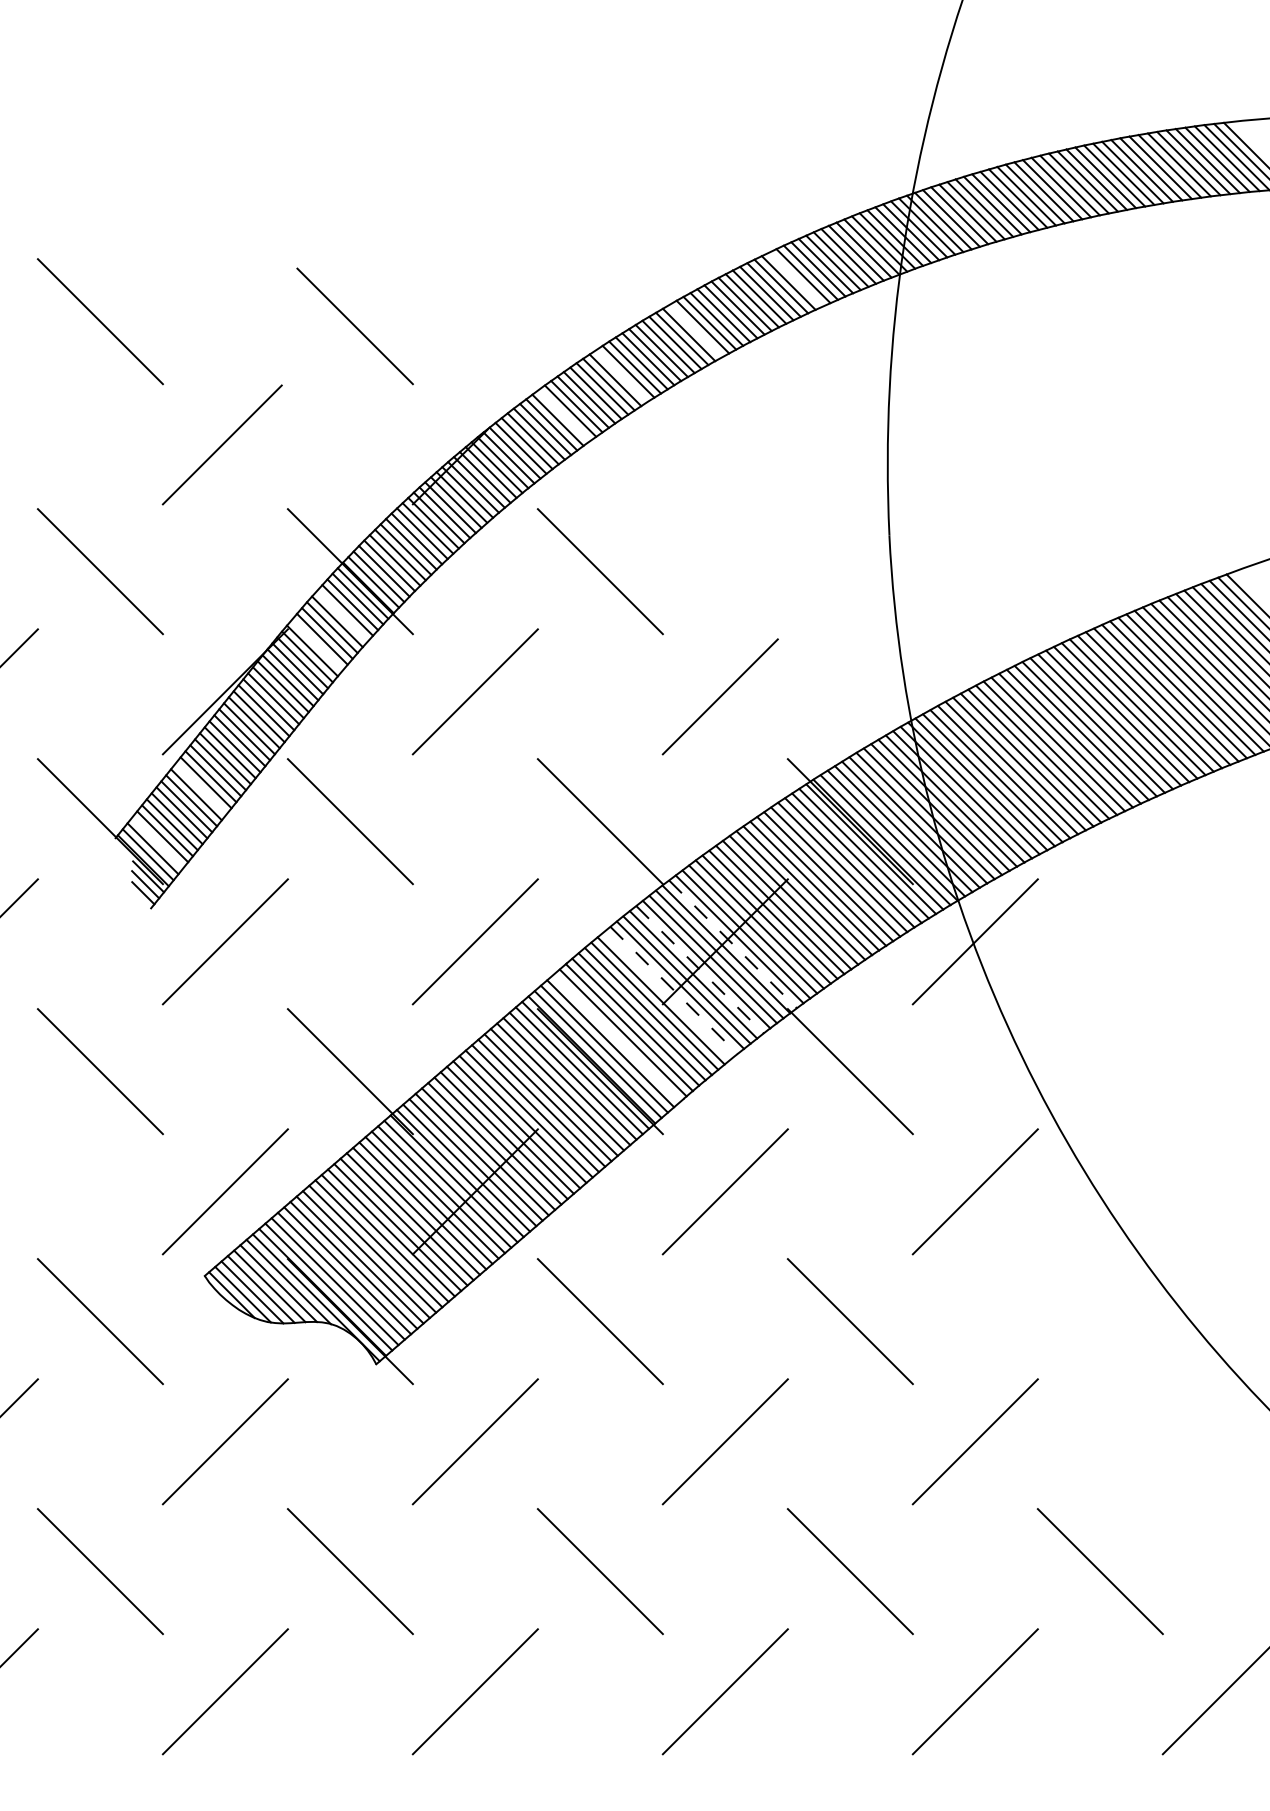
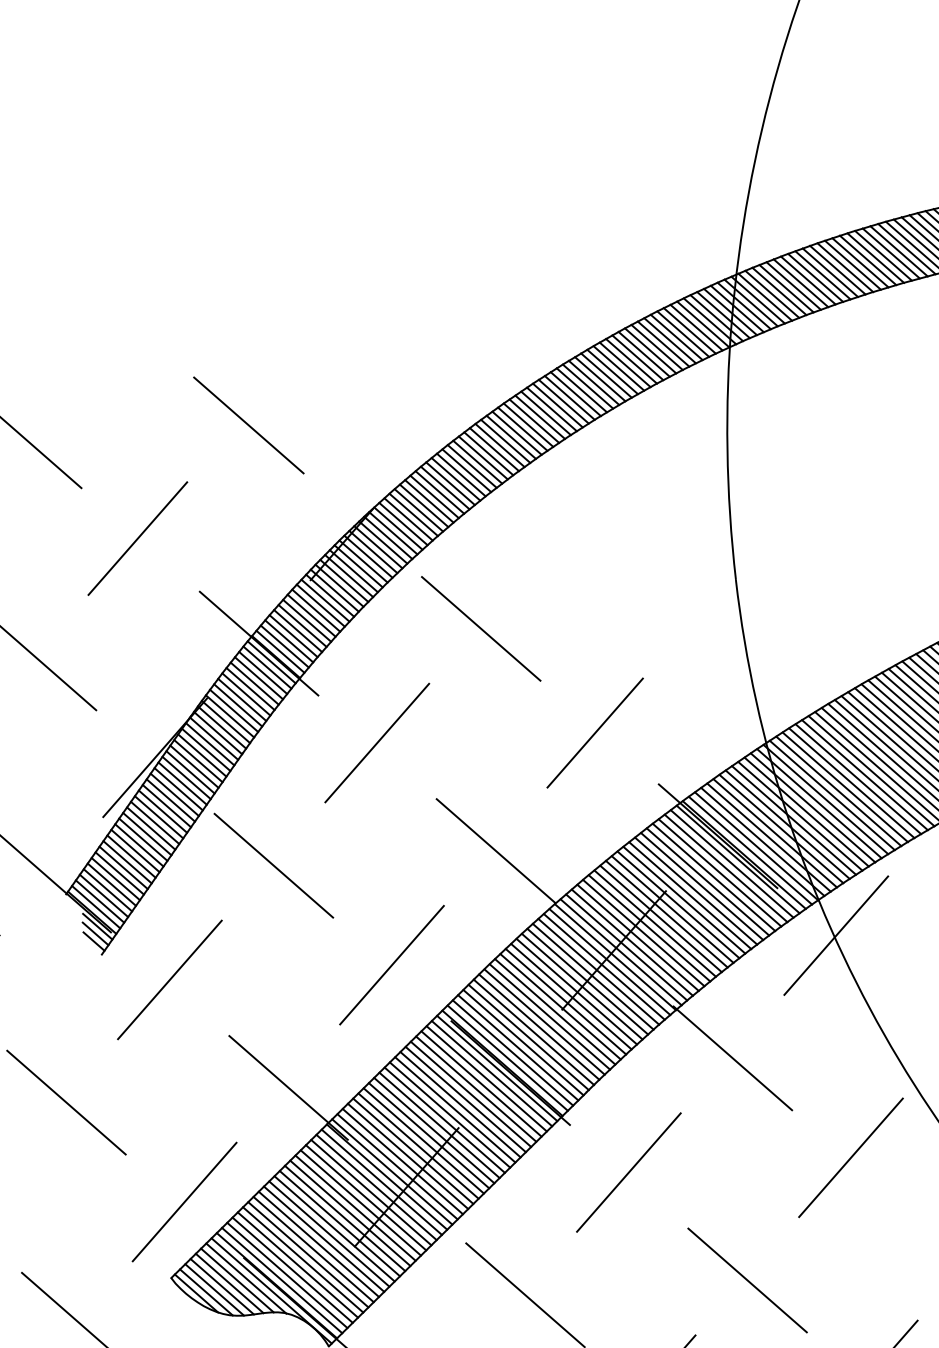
line: (795, 279) -> (637, 357), added
line: (695, 330) -> (551, 409), added
line: (621, 375) -> (488, 453), added
line: (563, 415) -> (439, 492), added
line: (342, 615) -> (254, 683), added
line: (317, 644) -> (234, 710), added
line: (200, 788) -> (138, 845), added
line: (157, 842) -> (103, 895), added
line: (733, 944) -> (621, 952), dashed -> solid
line: (700, 970) -> (593, 977), dashed -> solid
line: (674, 990) -> (571, 996), dashed -> solid
line: (667, 995) -> (565, 1001), added
line: (616, 1037) -> (523, 1041), added

